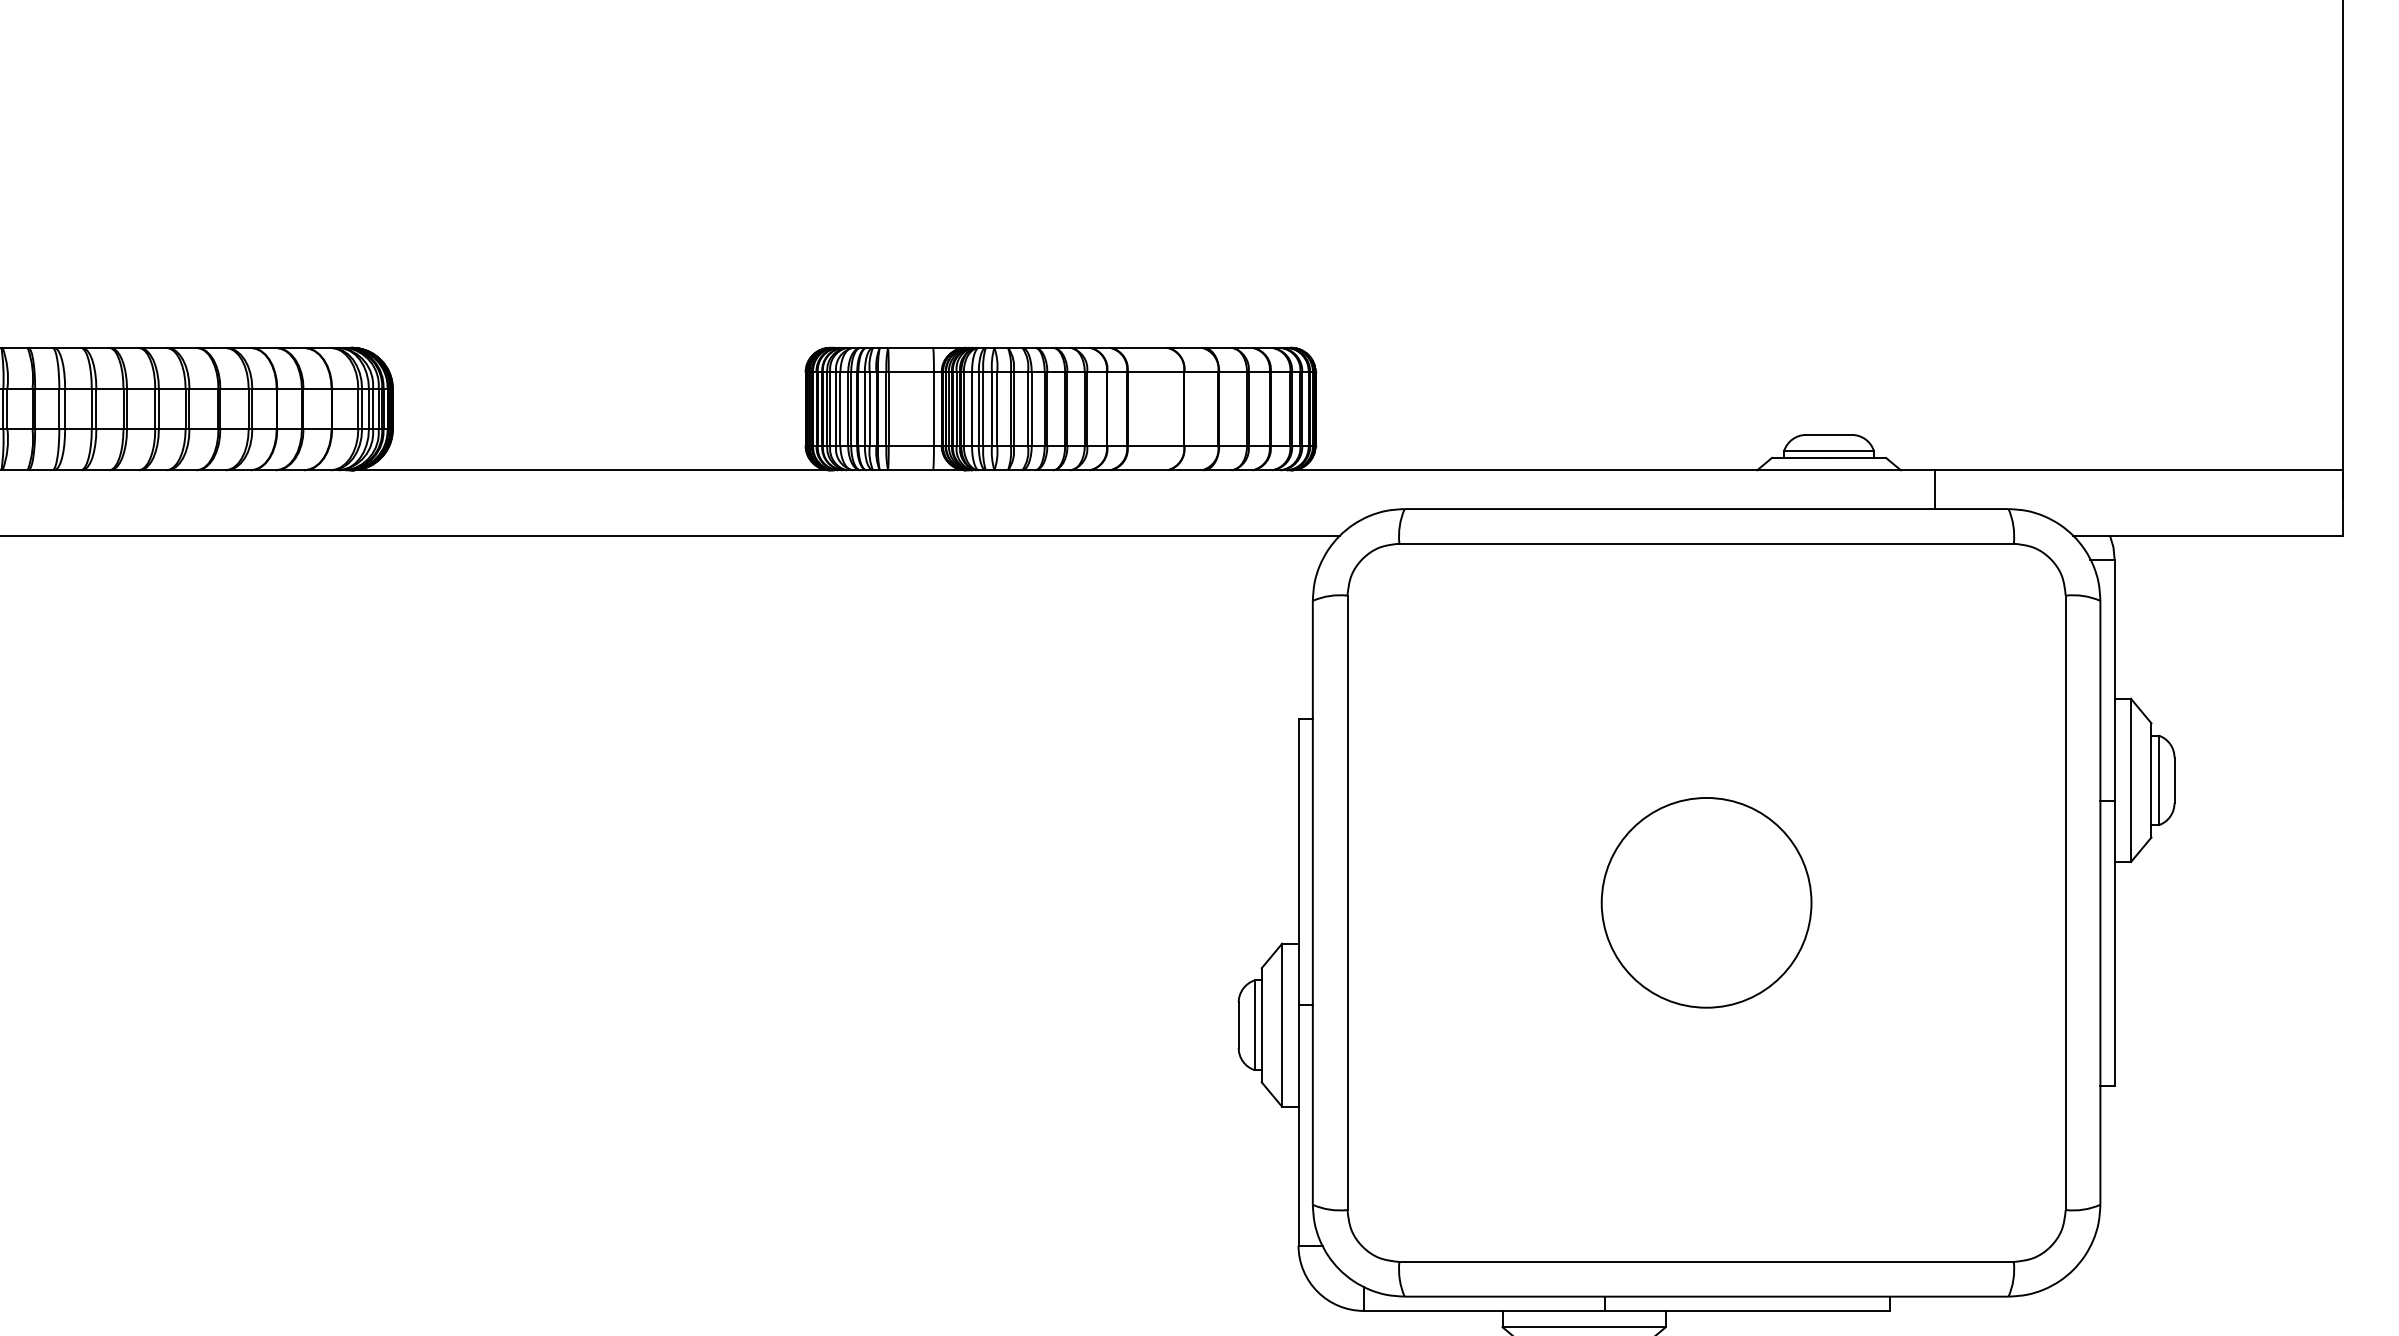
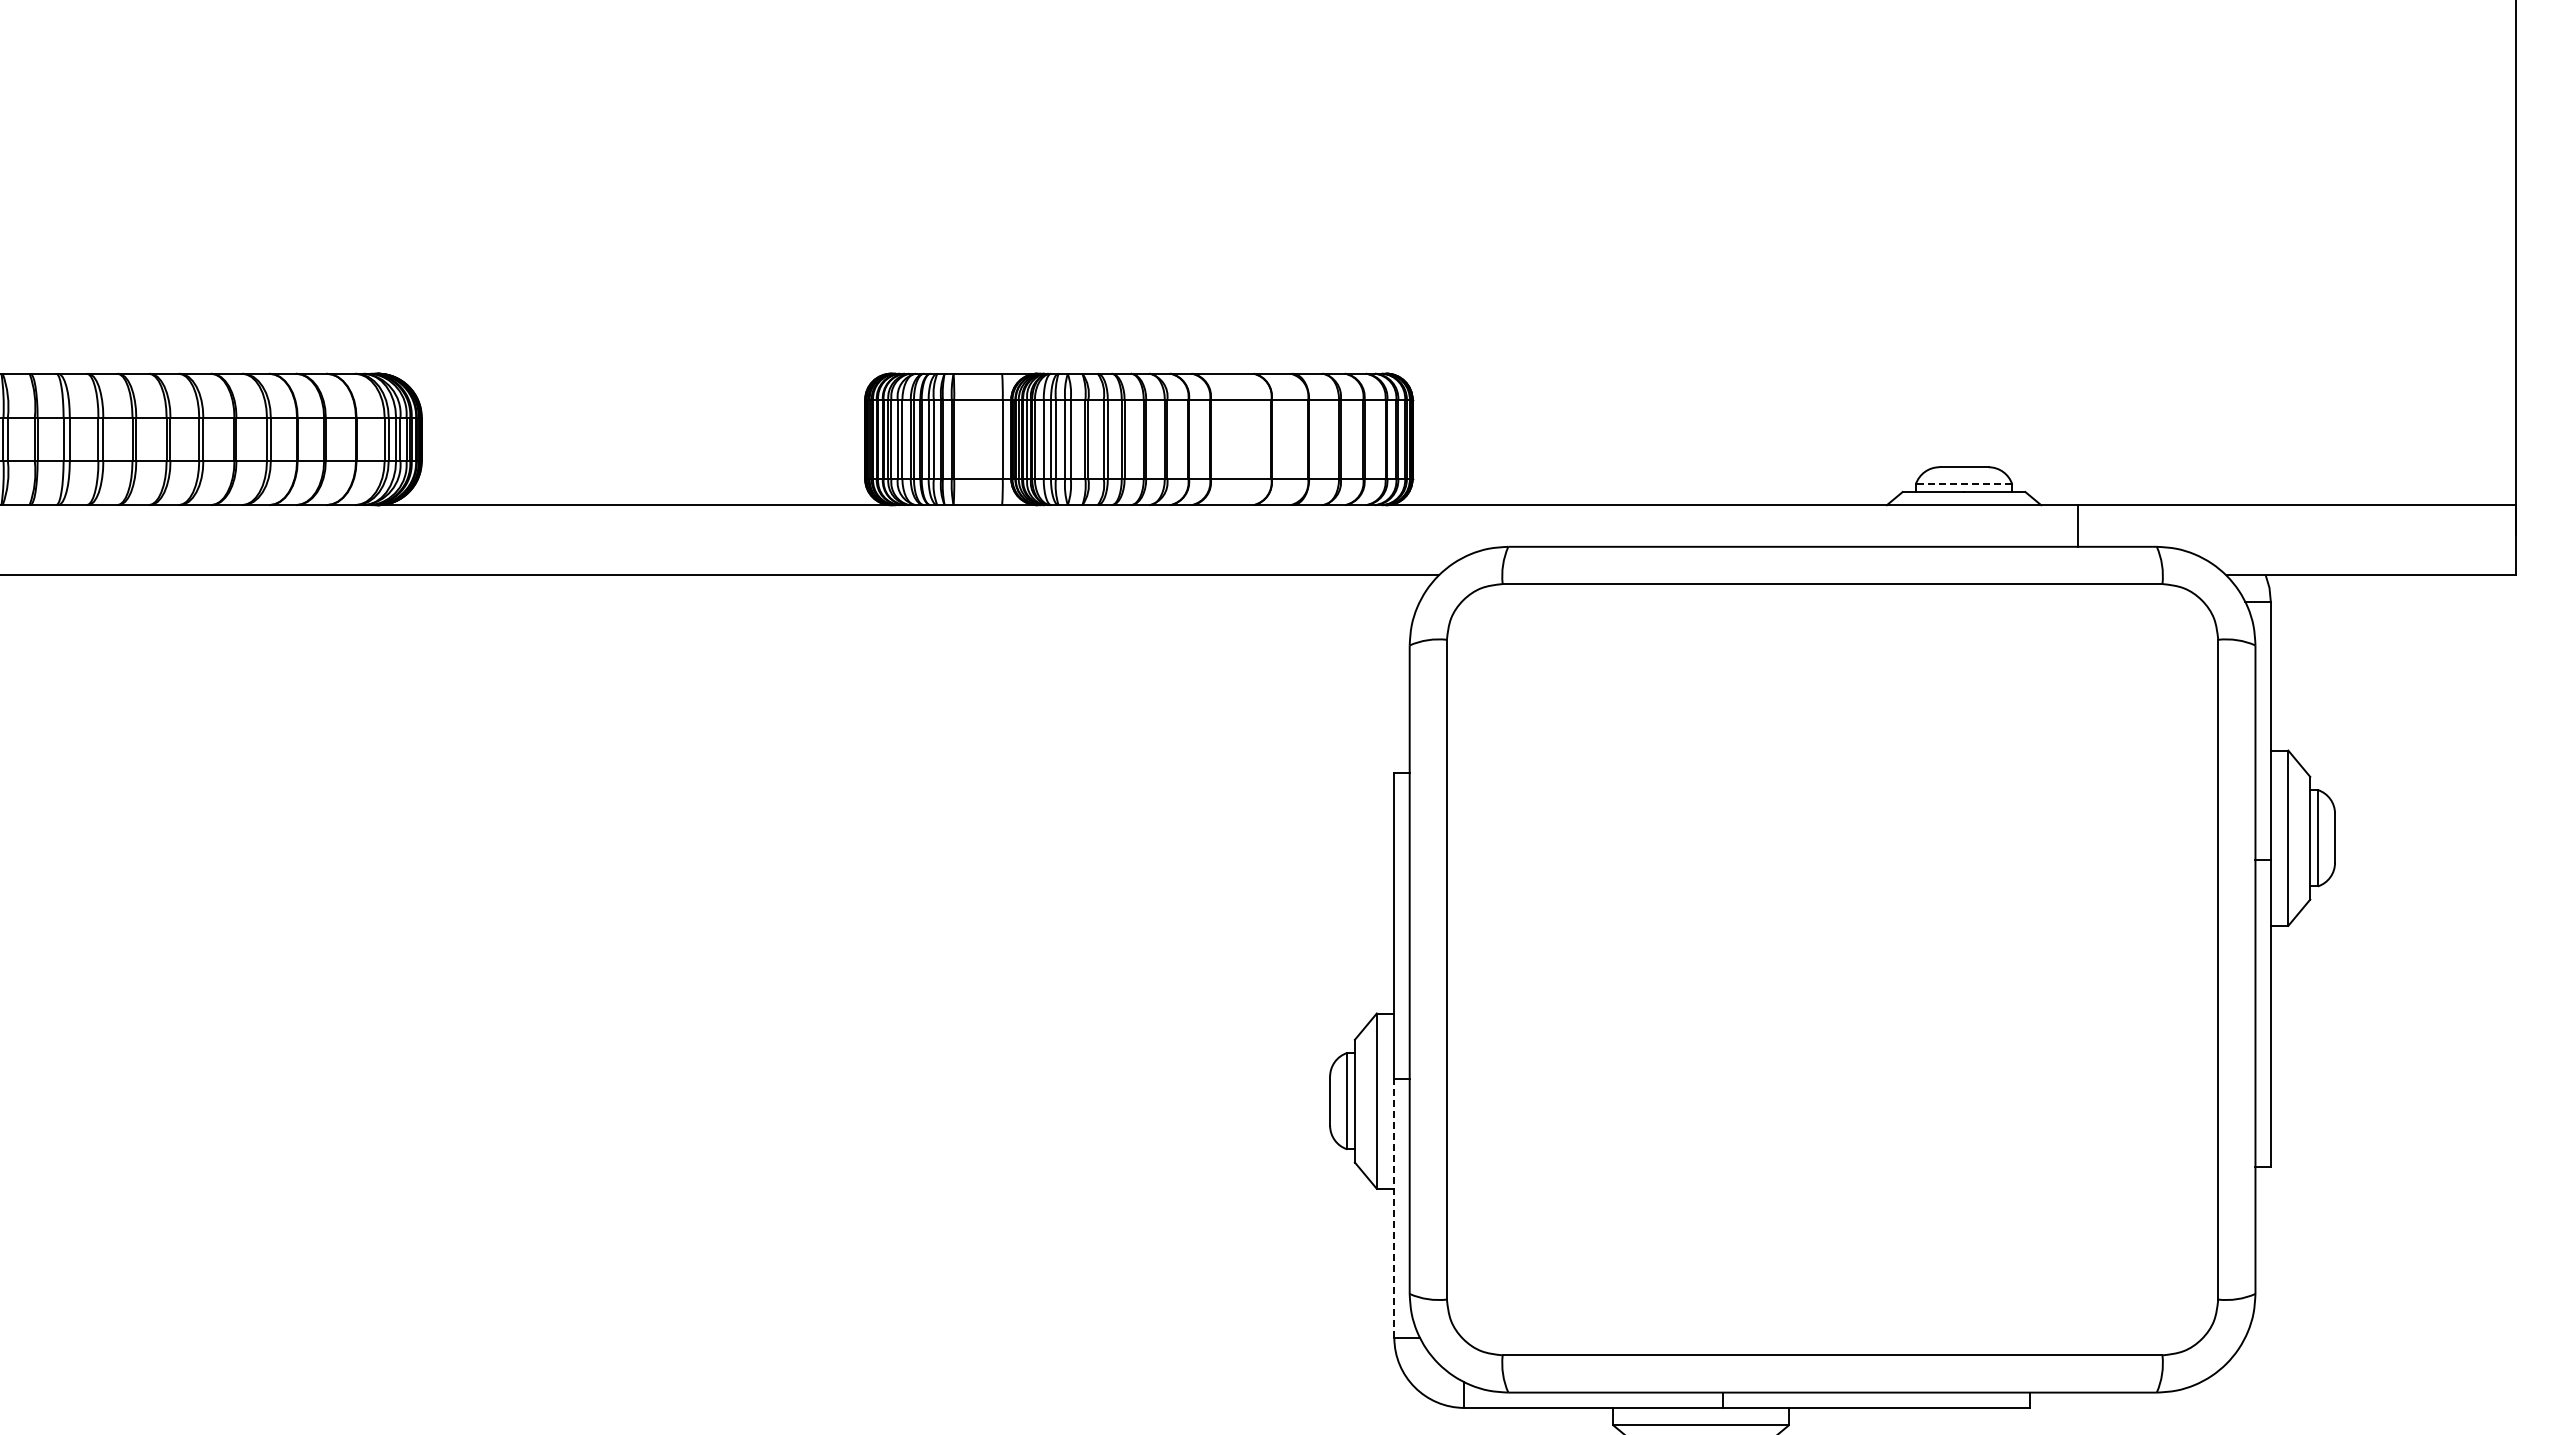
line: (1828, 451) -> (1963, 484), solid -> dashed
circle: (1706, 902) -> (1832, 969), removed
line: (1298, 1125) -> (1394, 1208), solid -> dashed

